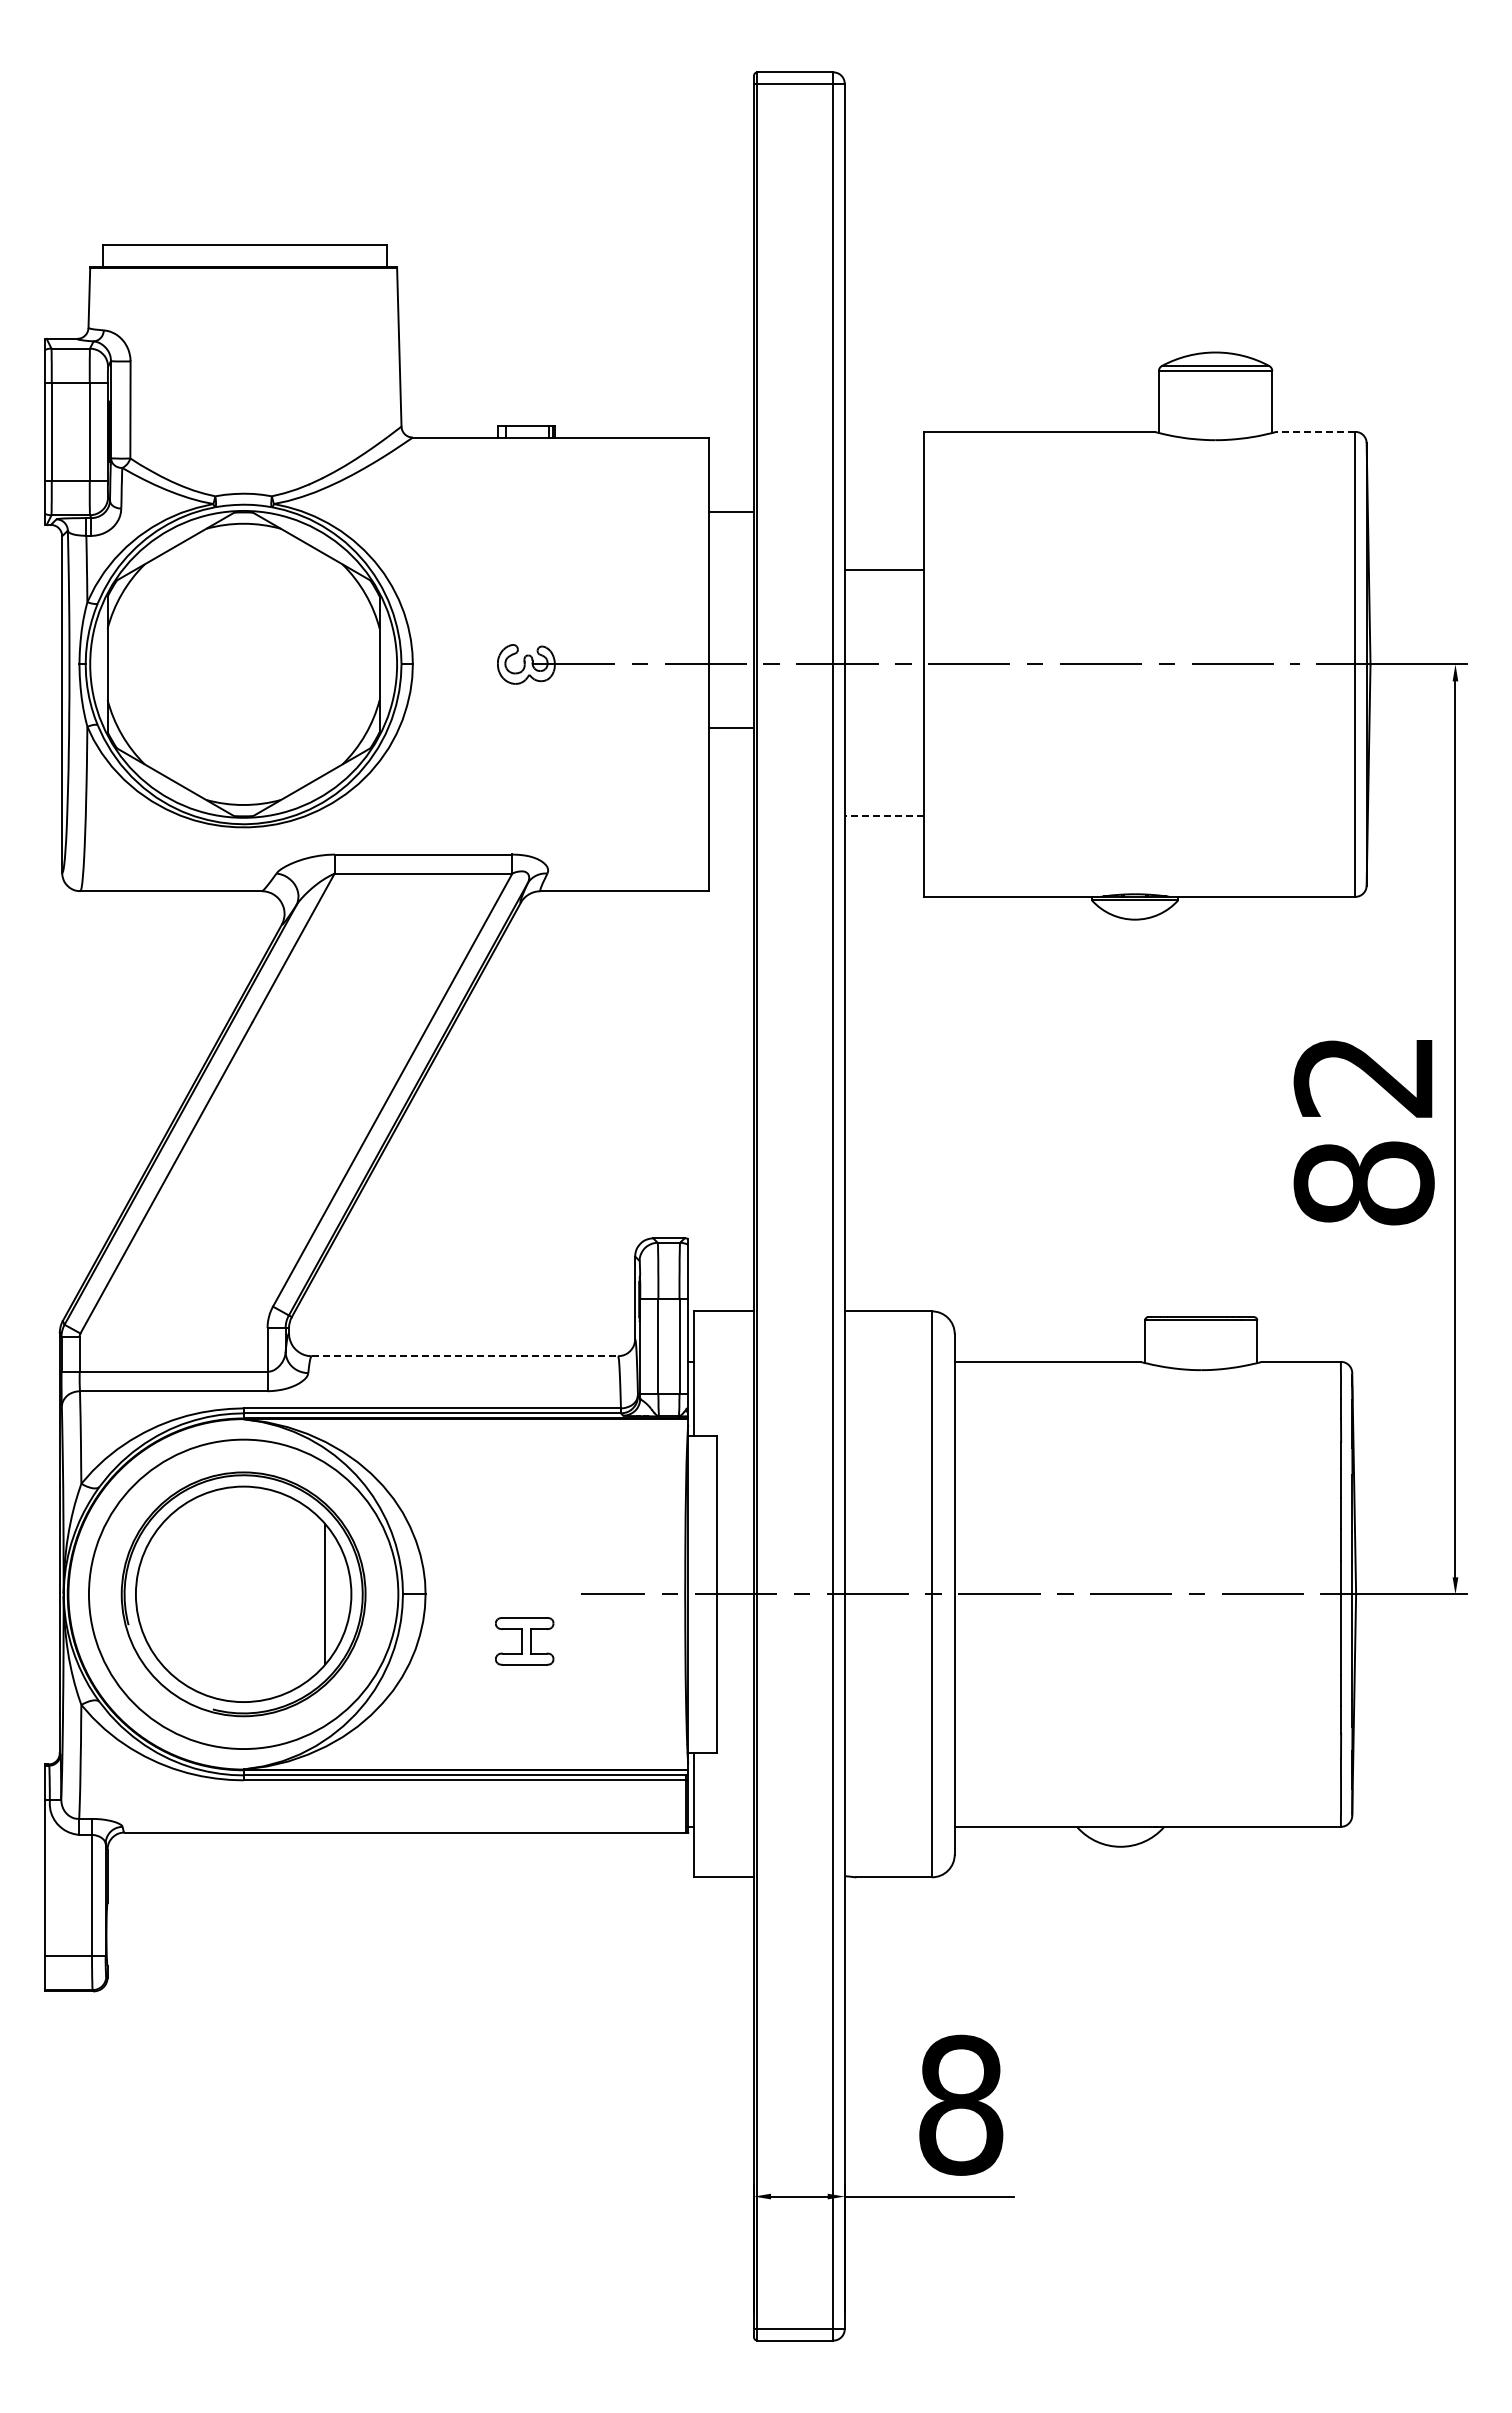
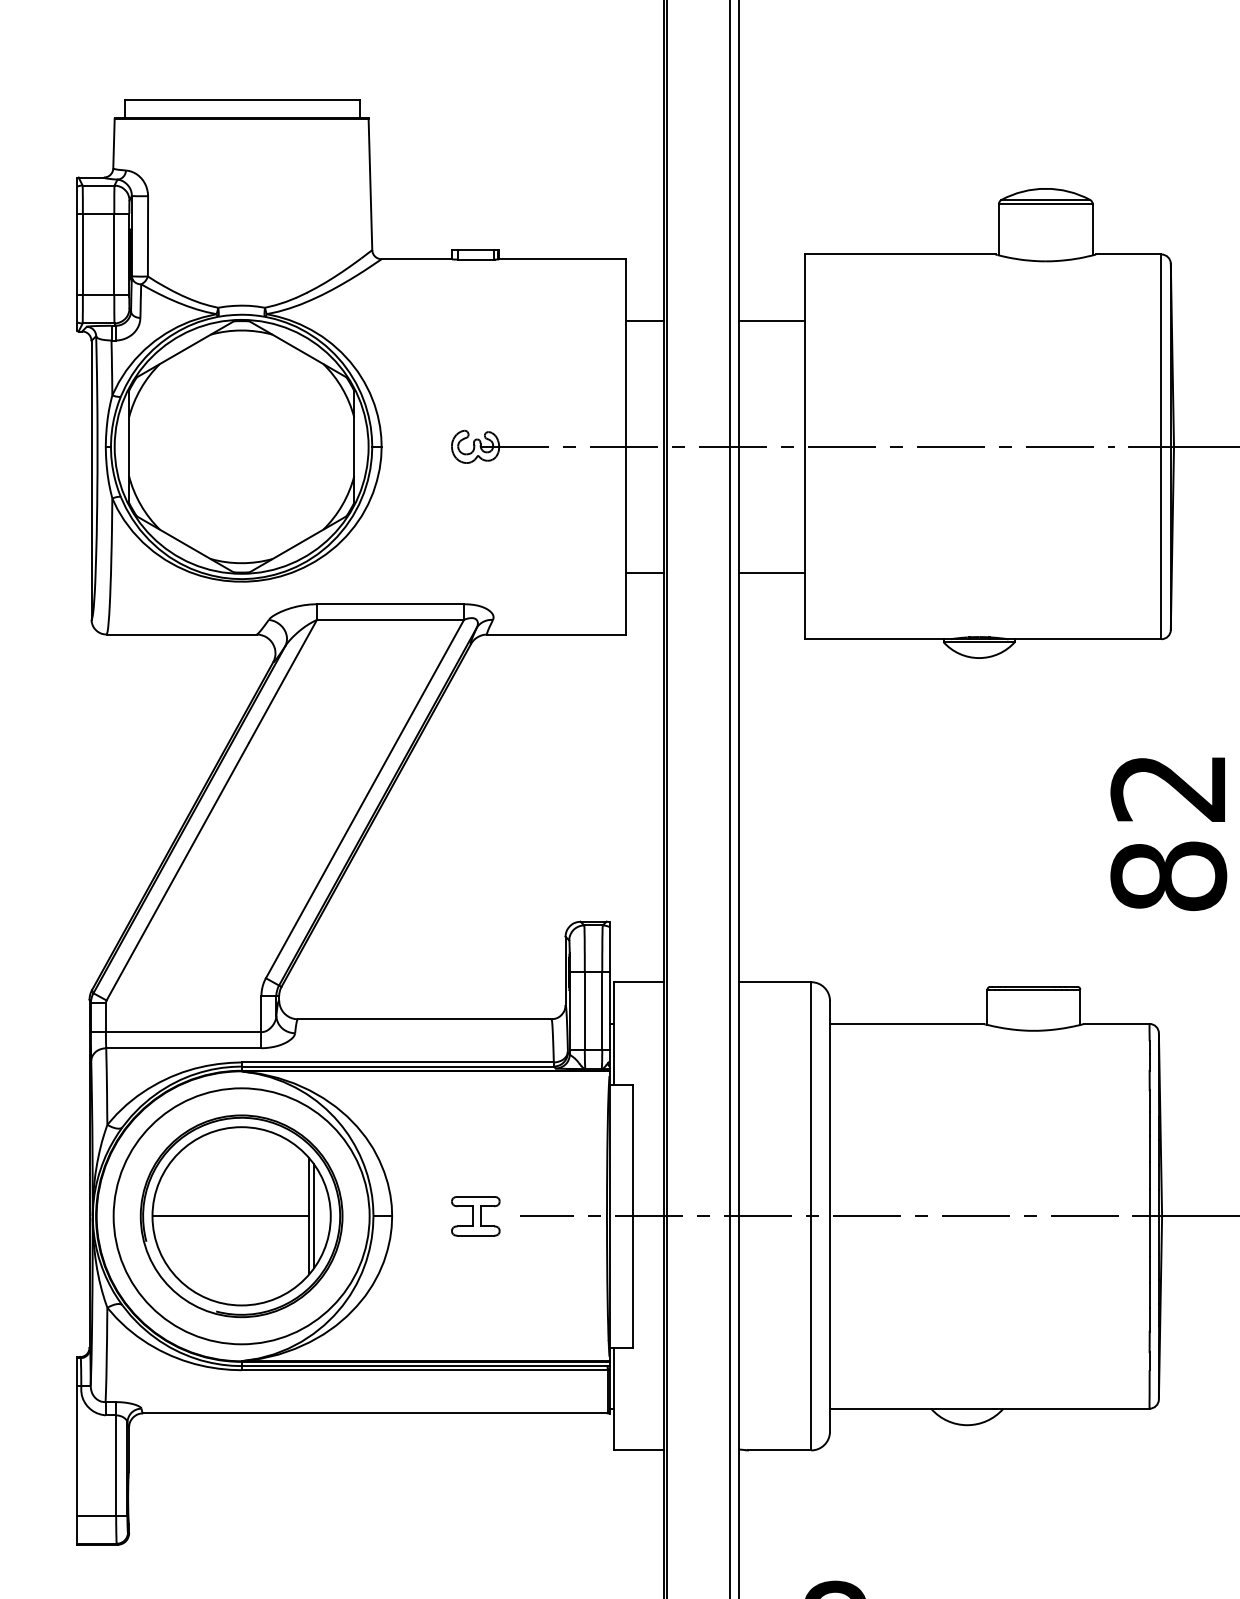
line: (1315, 431) -> (1128, 254), dashed -> solid
line: (884, 570) -> (771, 321), moved
line: (731, 728) -> (645, 572), moved
line: (884, 816) -> (771, 572), dashed -> solid
line: (465, 1356) -> (425, 1019), dashed -> solid
line: (230, 1594) -> (230, 1216), added
line: (330, 1594) -> (313, 1216), added
part: (524, 1641) -> (475, 1216), moved

